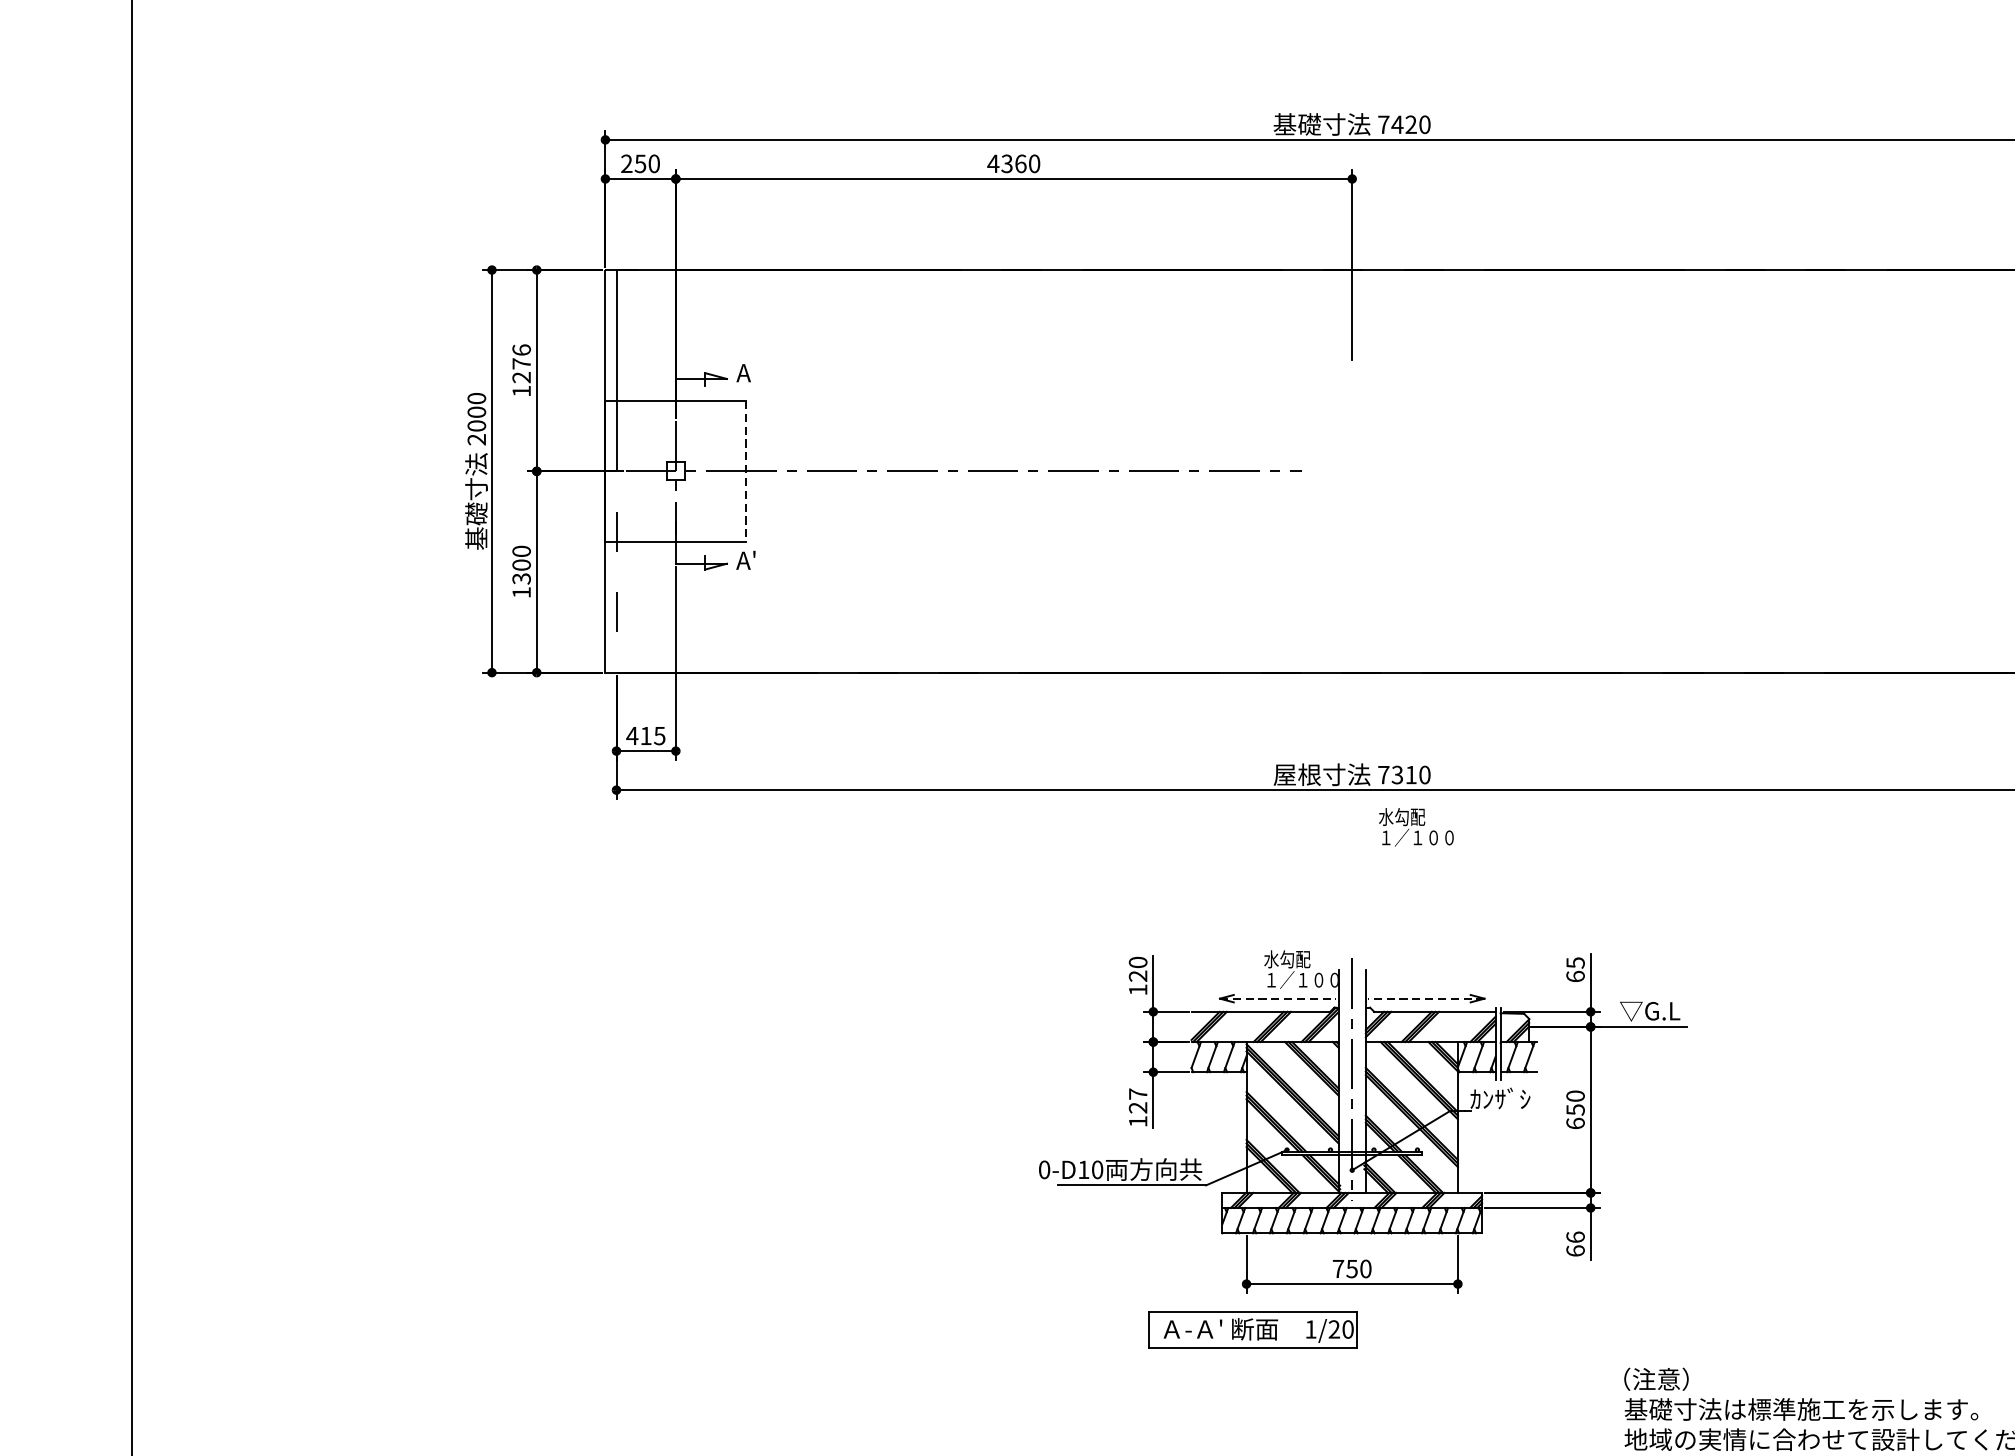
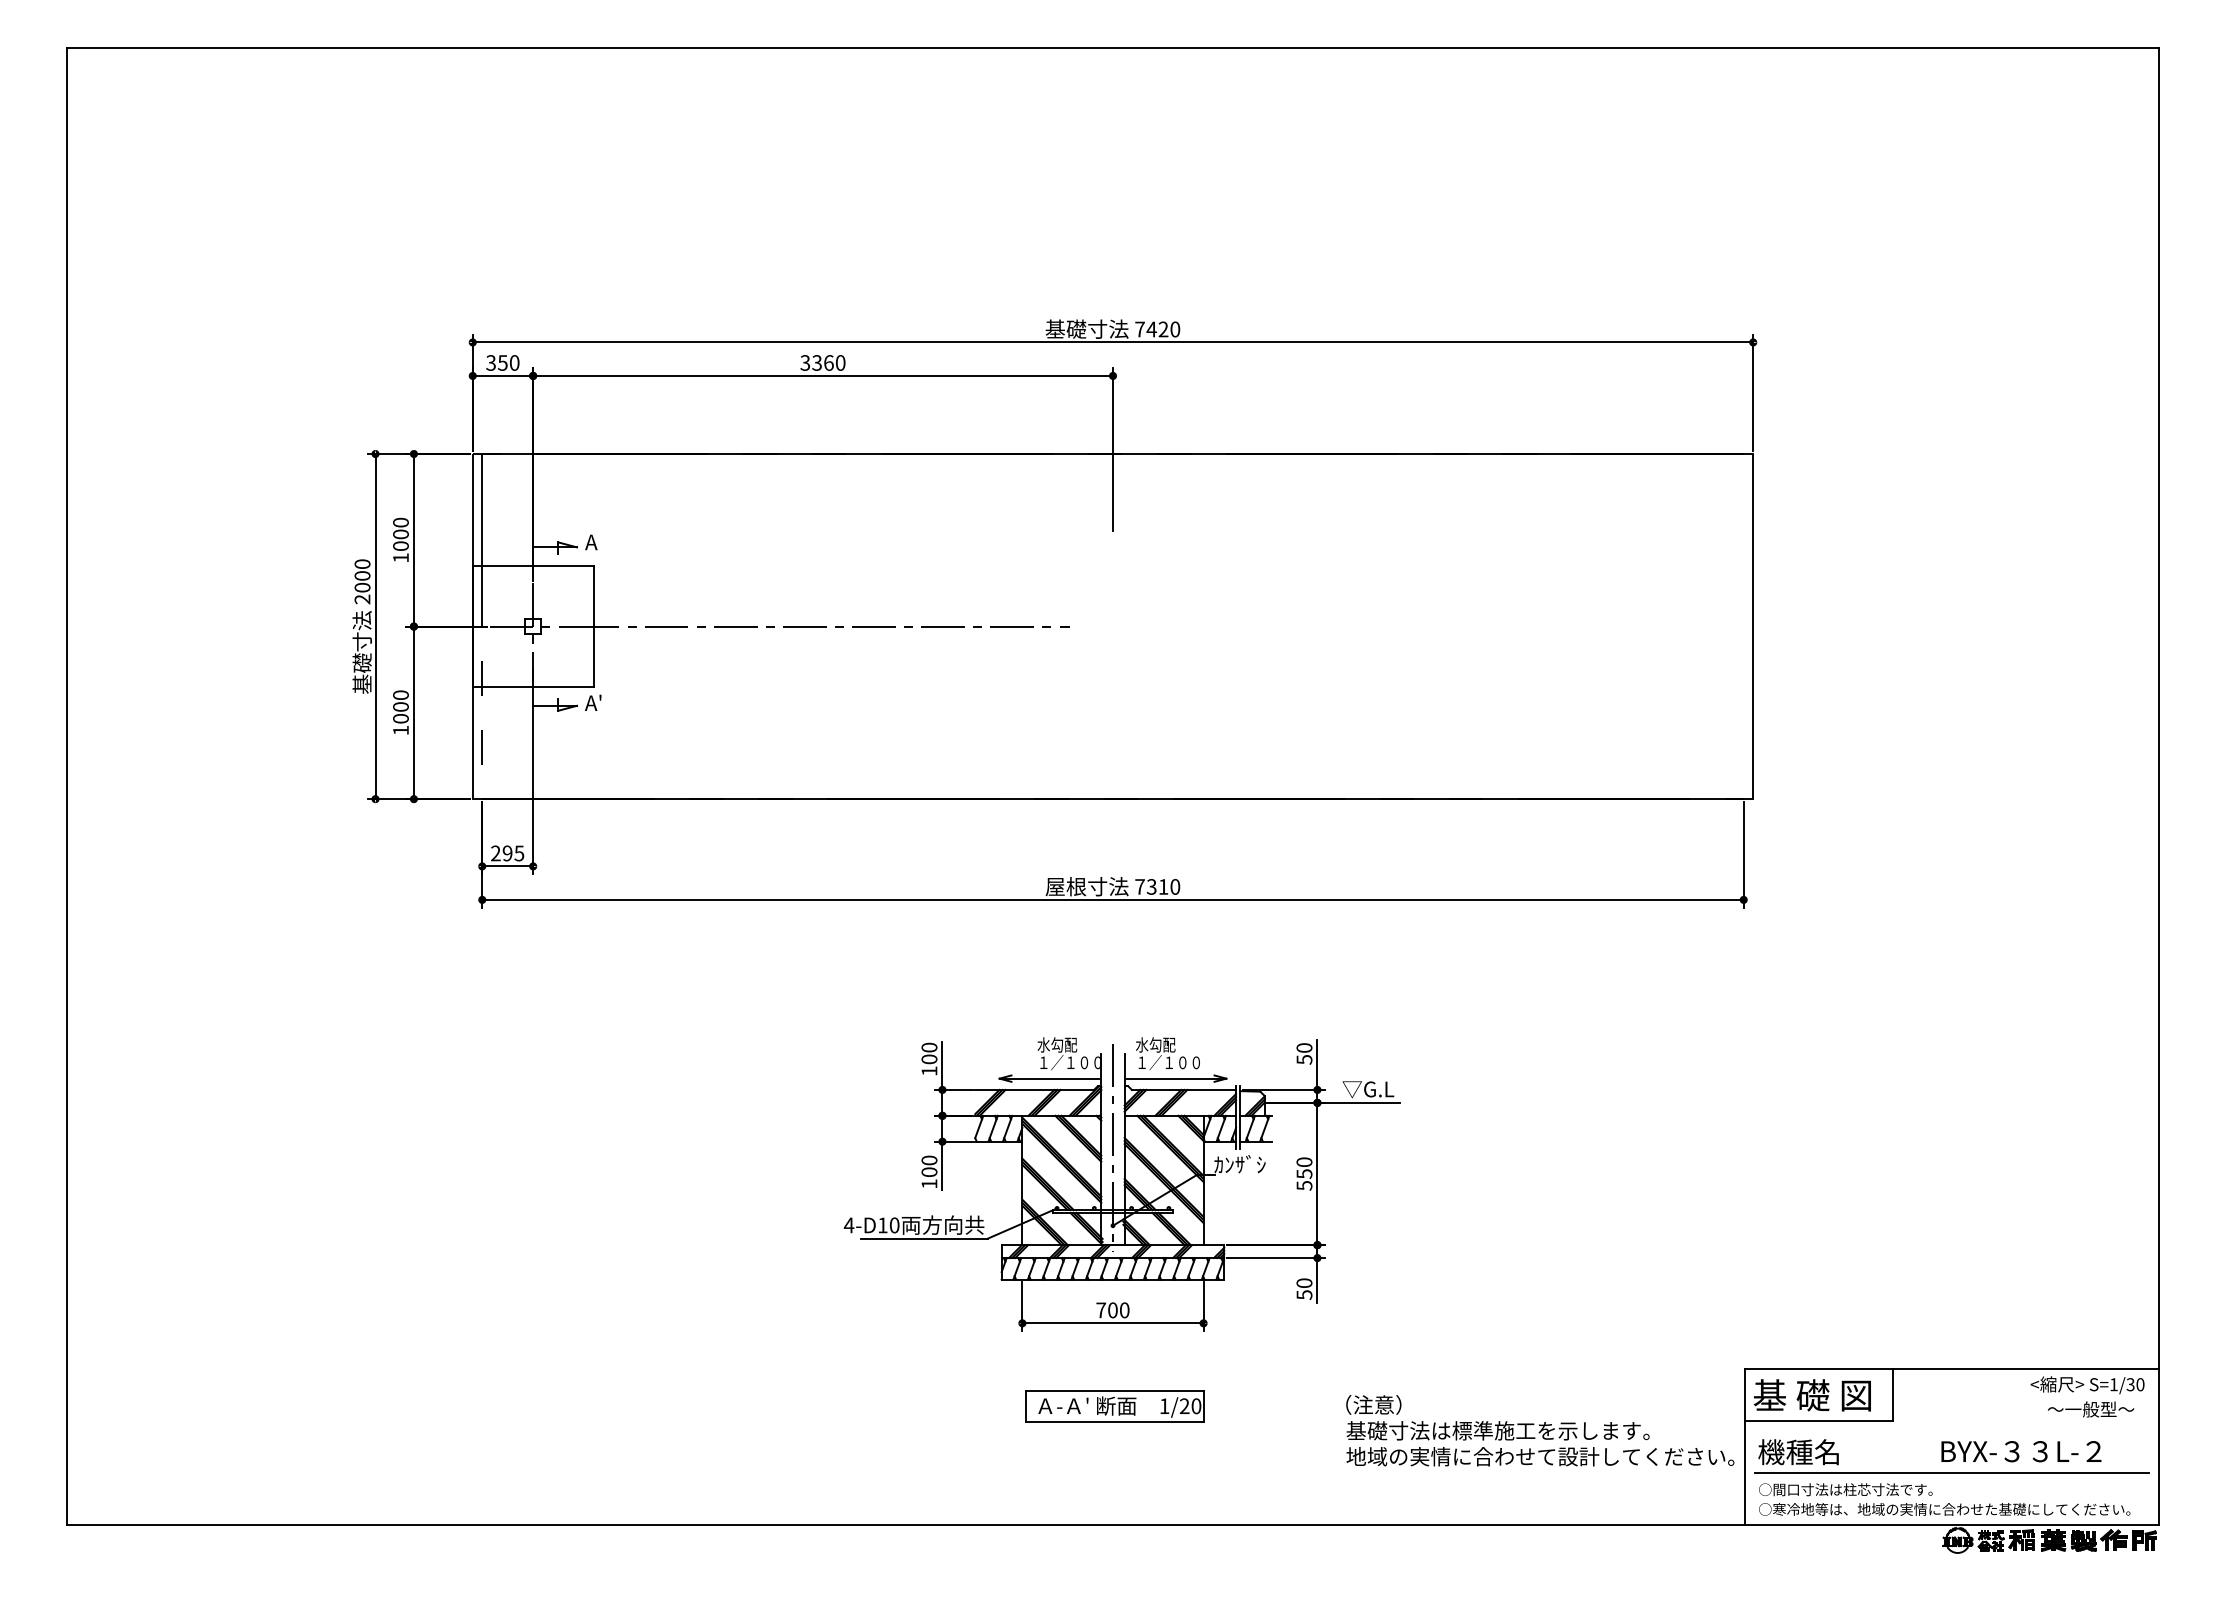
text: (626, 163) -> (490, 362), 250 -> 350
text: (993, 163) -> (805, 362), 4360 -> 3360
text: (521, 363) -> (400, 534), 1276 -> 1000
line: (746, 472) -> (593, 627), dashed -> solid
text: (521, 578) -> (400, 718), 1300 -> 1000
text: (638, 736) -> (501, 853), 415 -> 295
text: (1415, 827) -> (1167, 1053), moved
text: (1575, 969) -> (1304, 1053), 65 -> 50
text: (1138, 976) -> (929, 1059), 120 -> 100
line: (1278, 998) -> (1049, 1078), dashed -> solid
line: (1426, 998) -> (1176, 1078), dashed -> solid
text: (1138, 1101) -> (929, 1166), 127 -> 100
text: (1575, 1123) -> (1304, 1185), 650 -> 550
text: (1043, 1169) -> (848, 1225), 0-D10 -> 4-D10
text: (1575, 1244) -> (1304, 1289), 66 -> 50
text: (1351, 1269) -> (1112, 1310), 750 -> 700
part: (1252, 1329) -> (1114, 1406), moved

